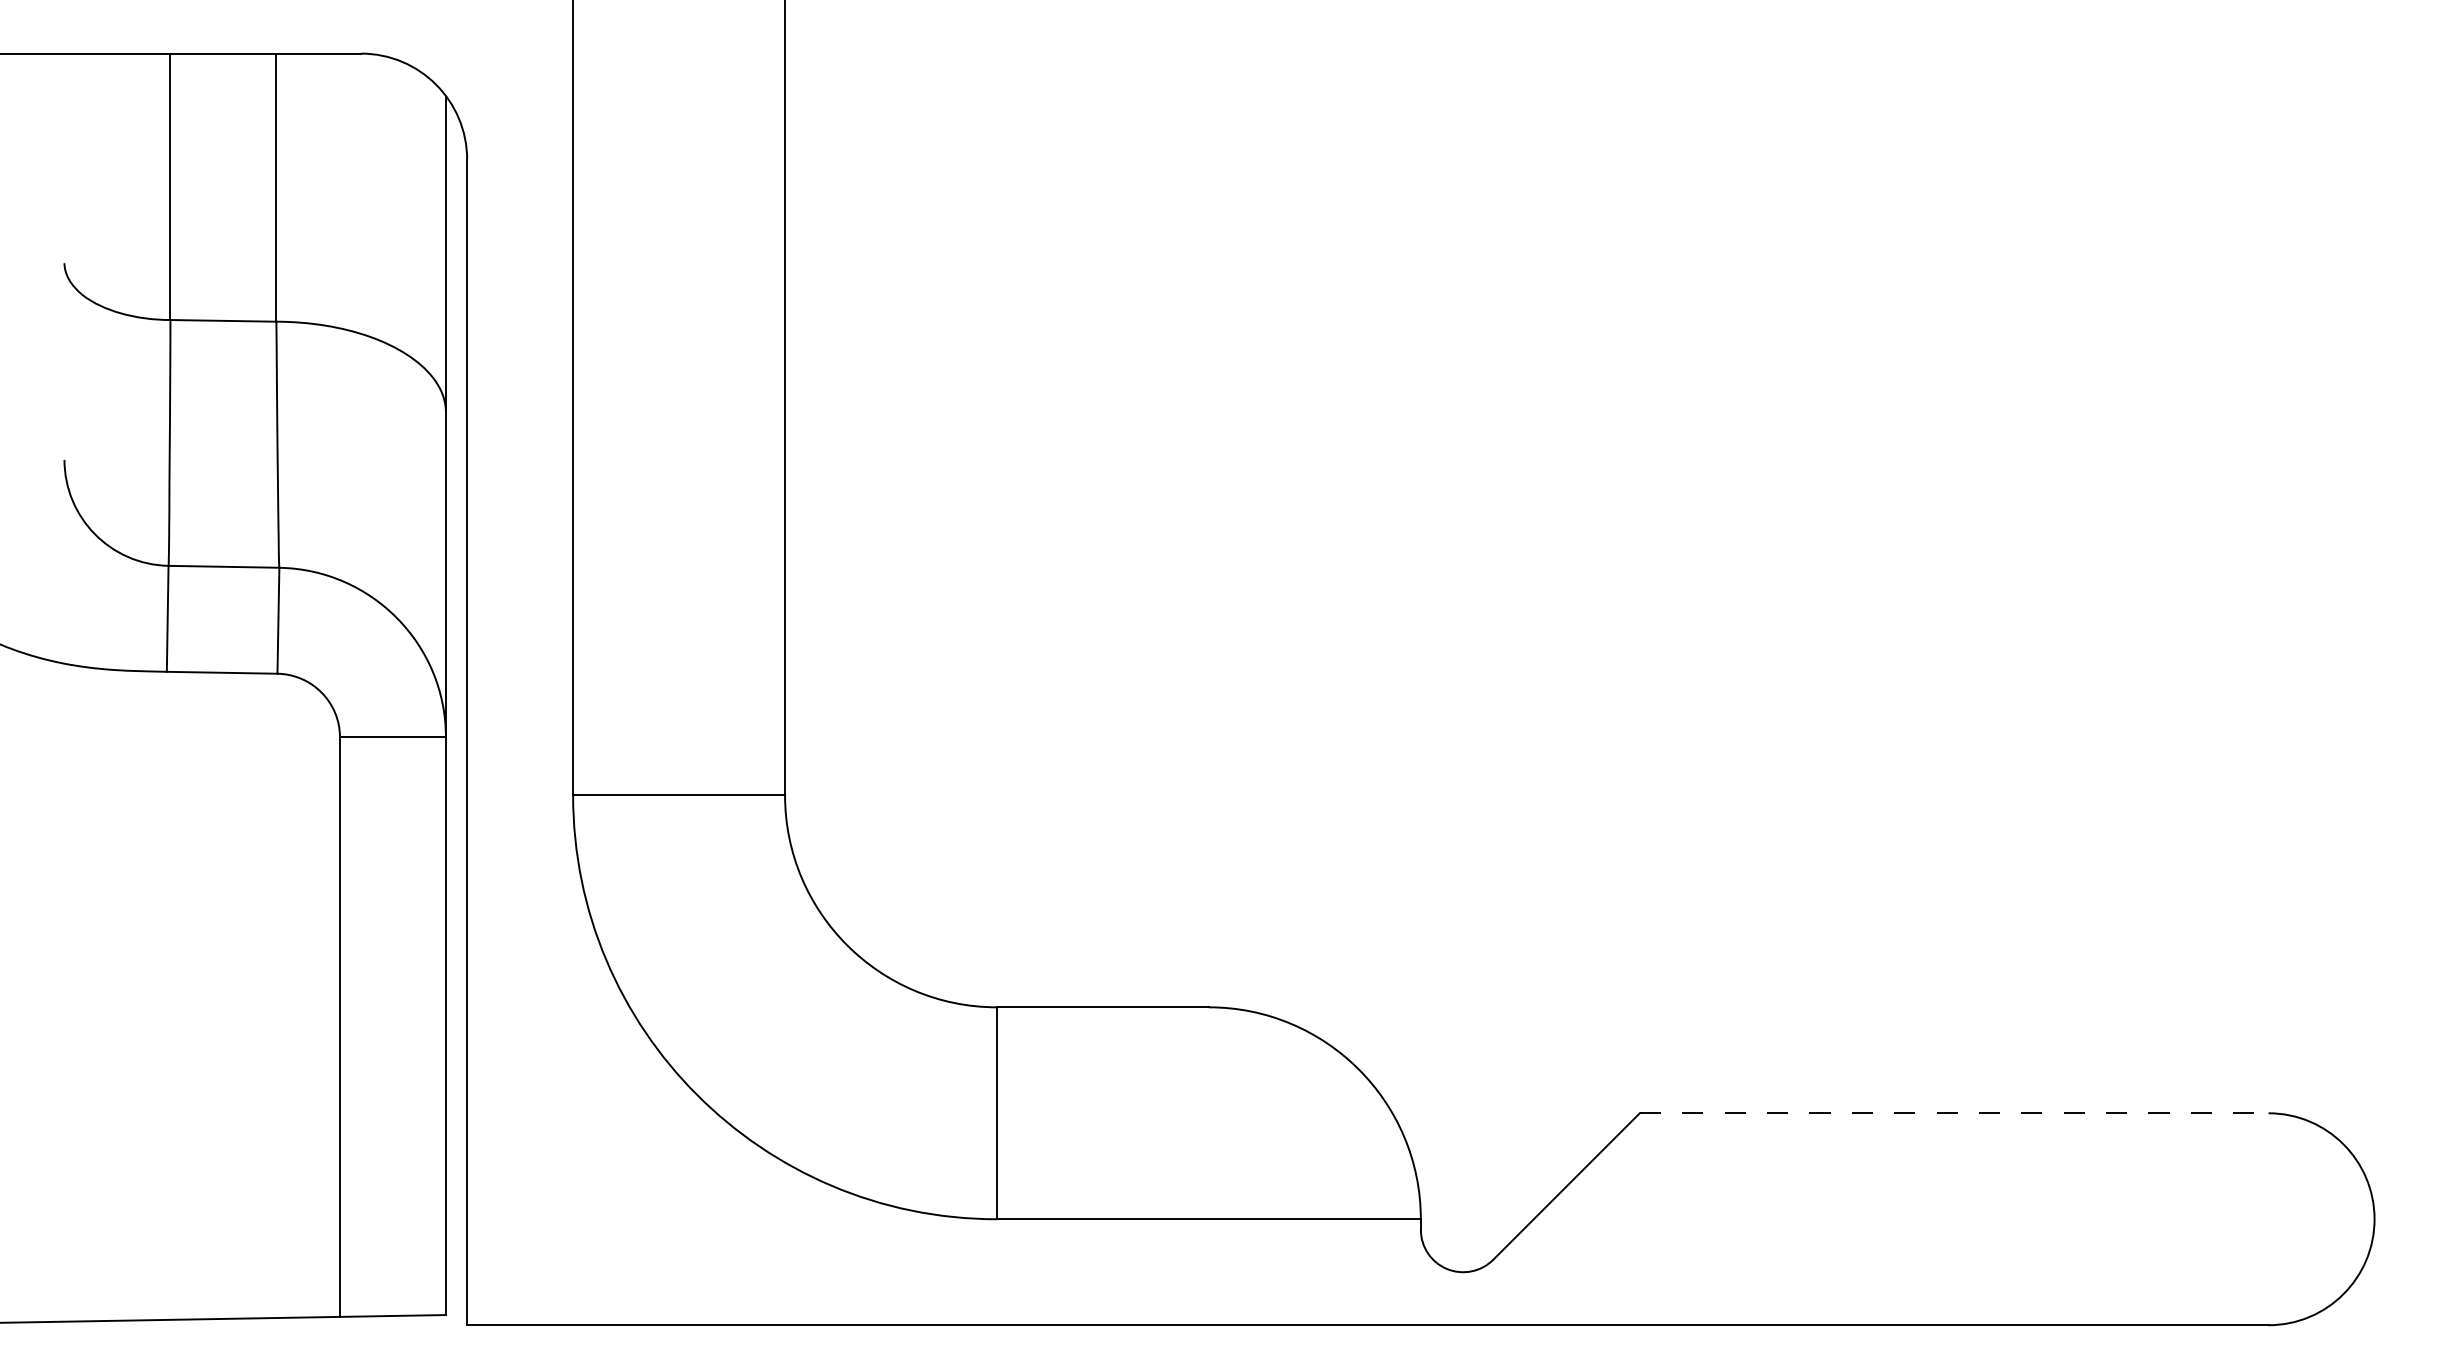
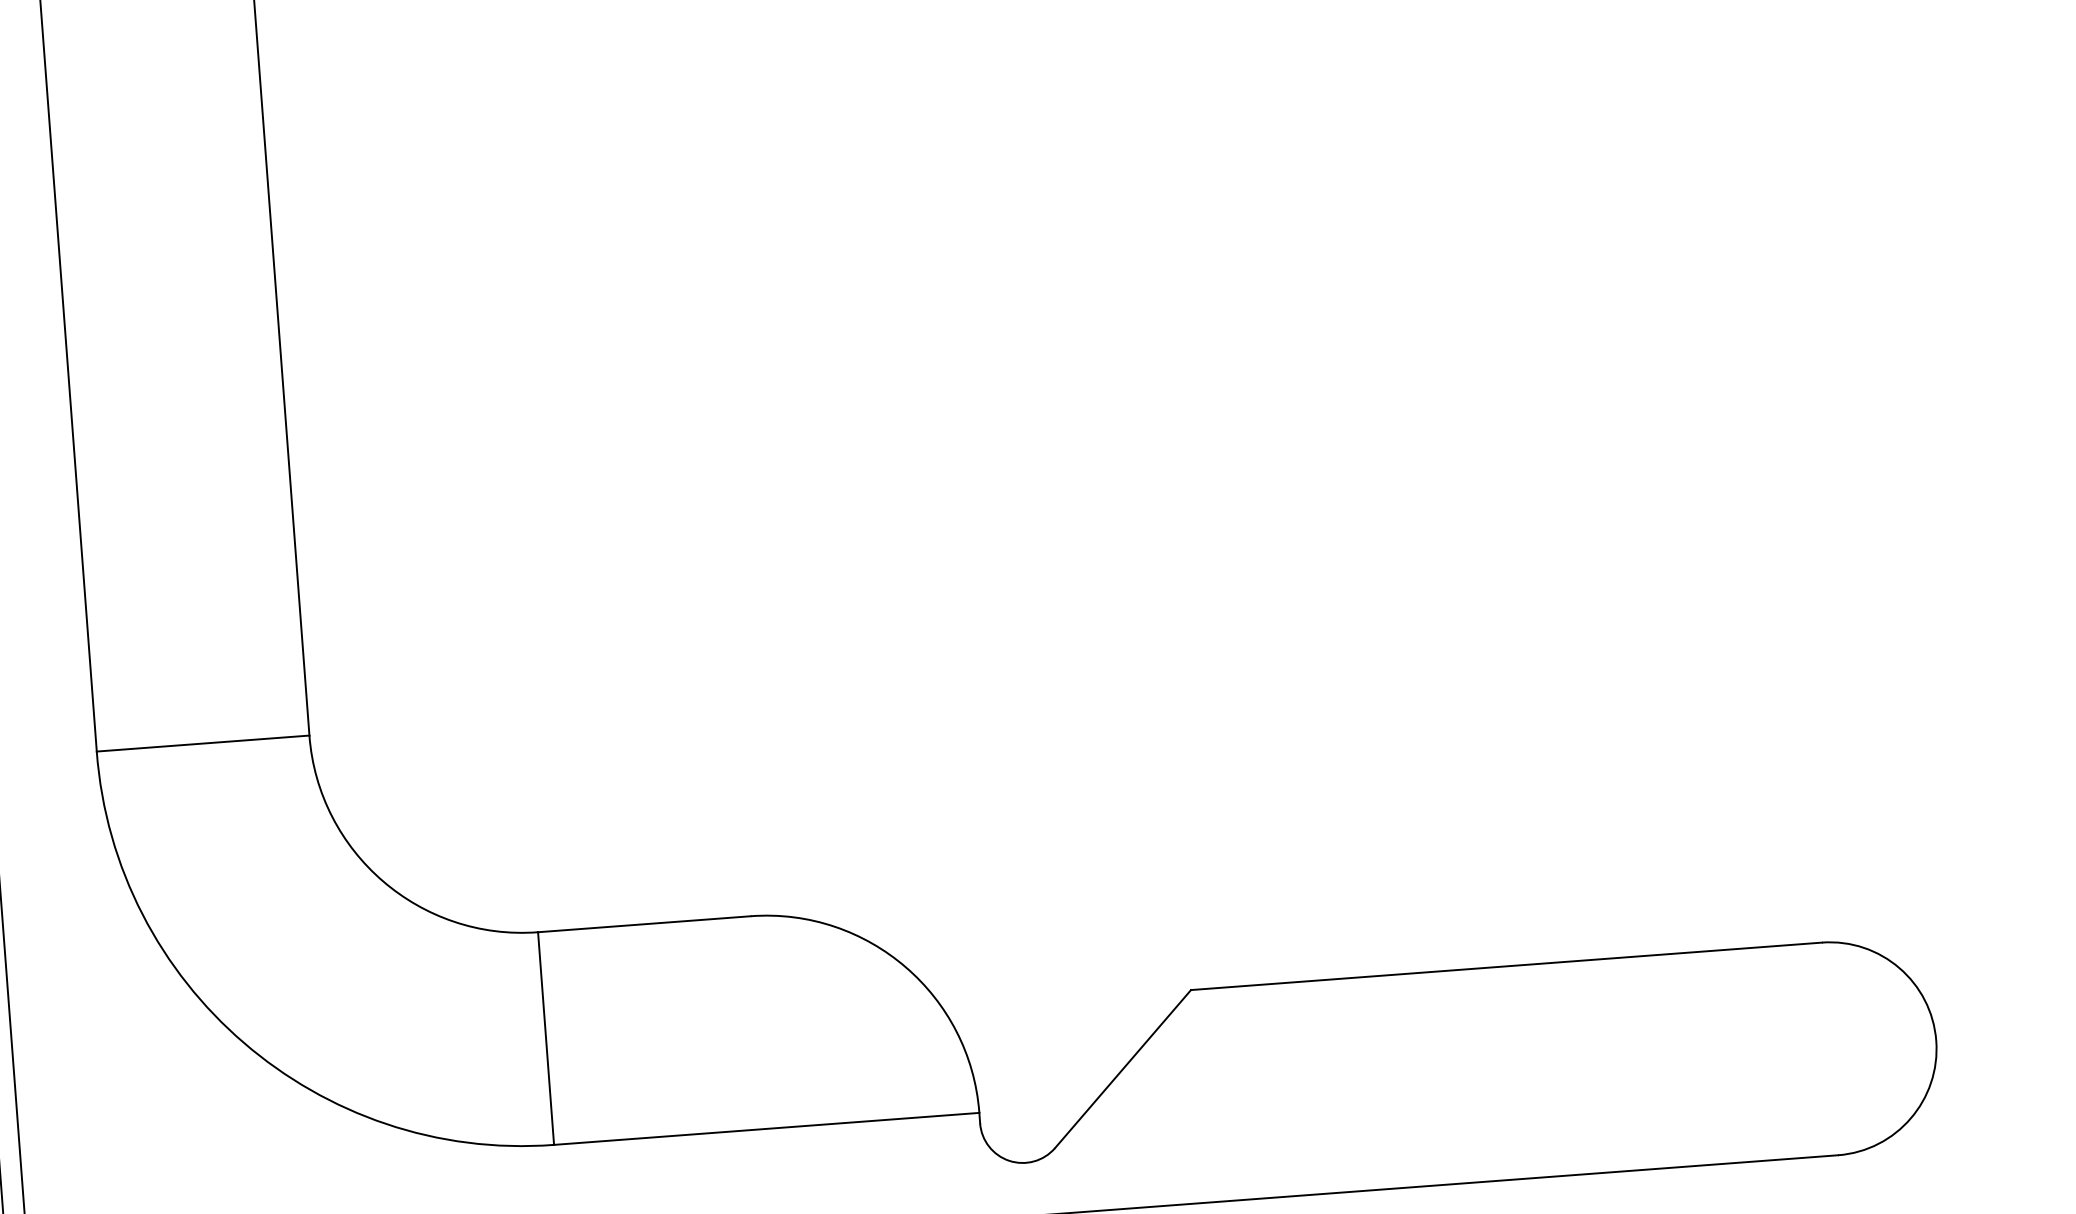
line: (1954, 1113) -> (1506, 966), dashed -> solid

